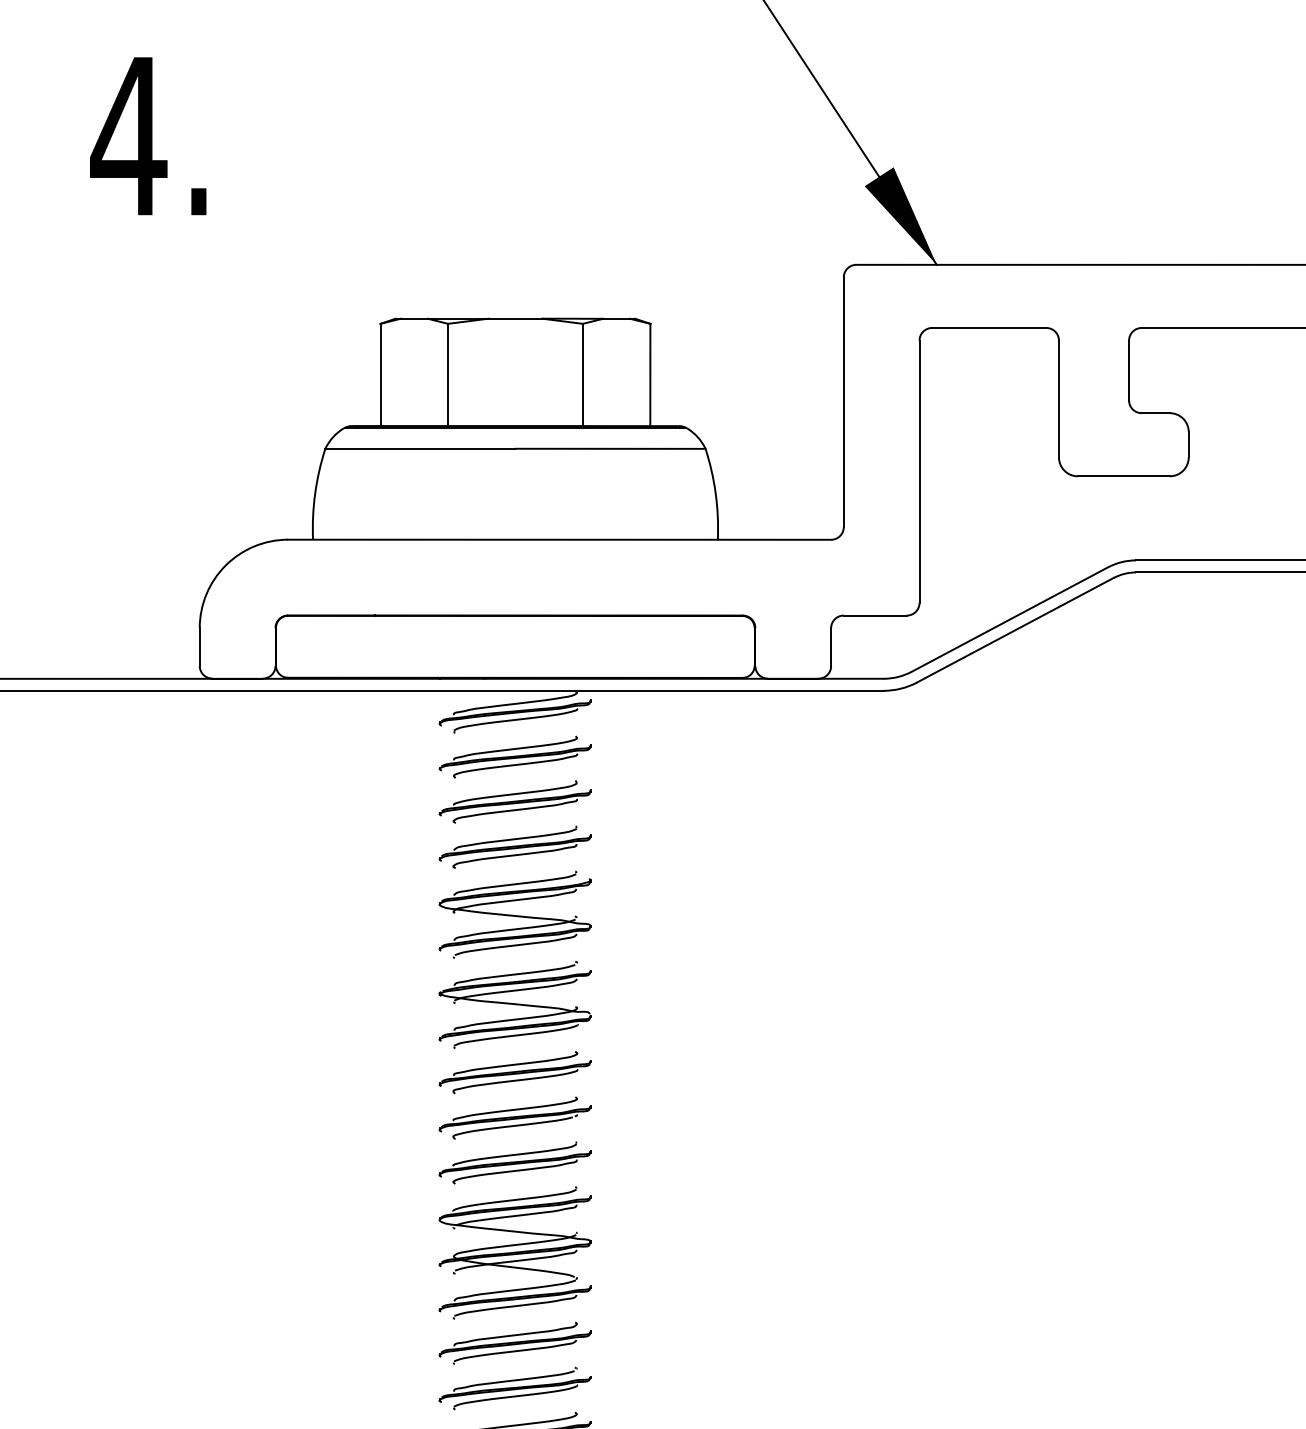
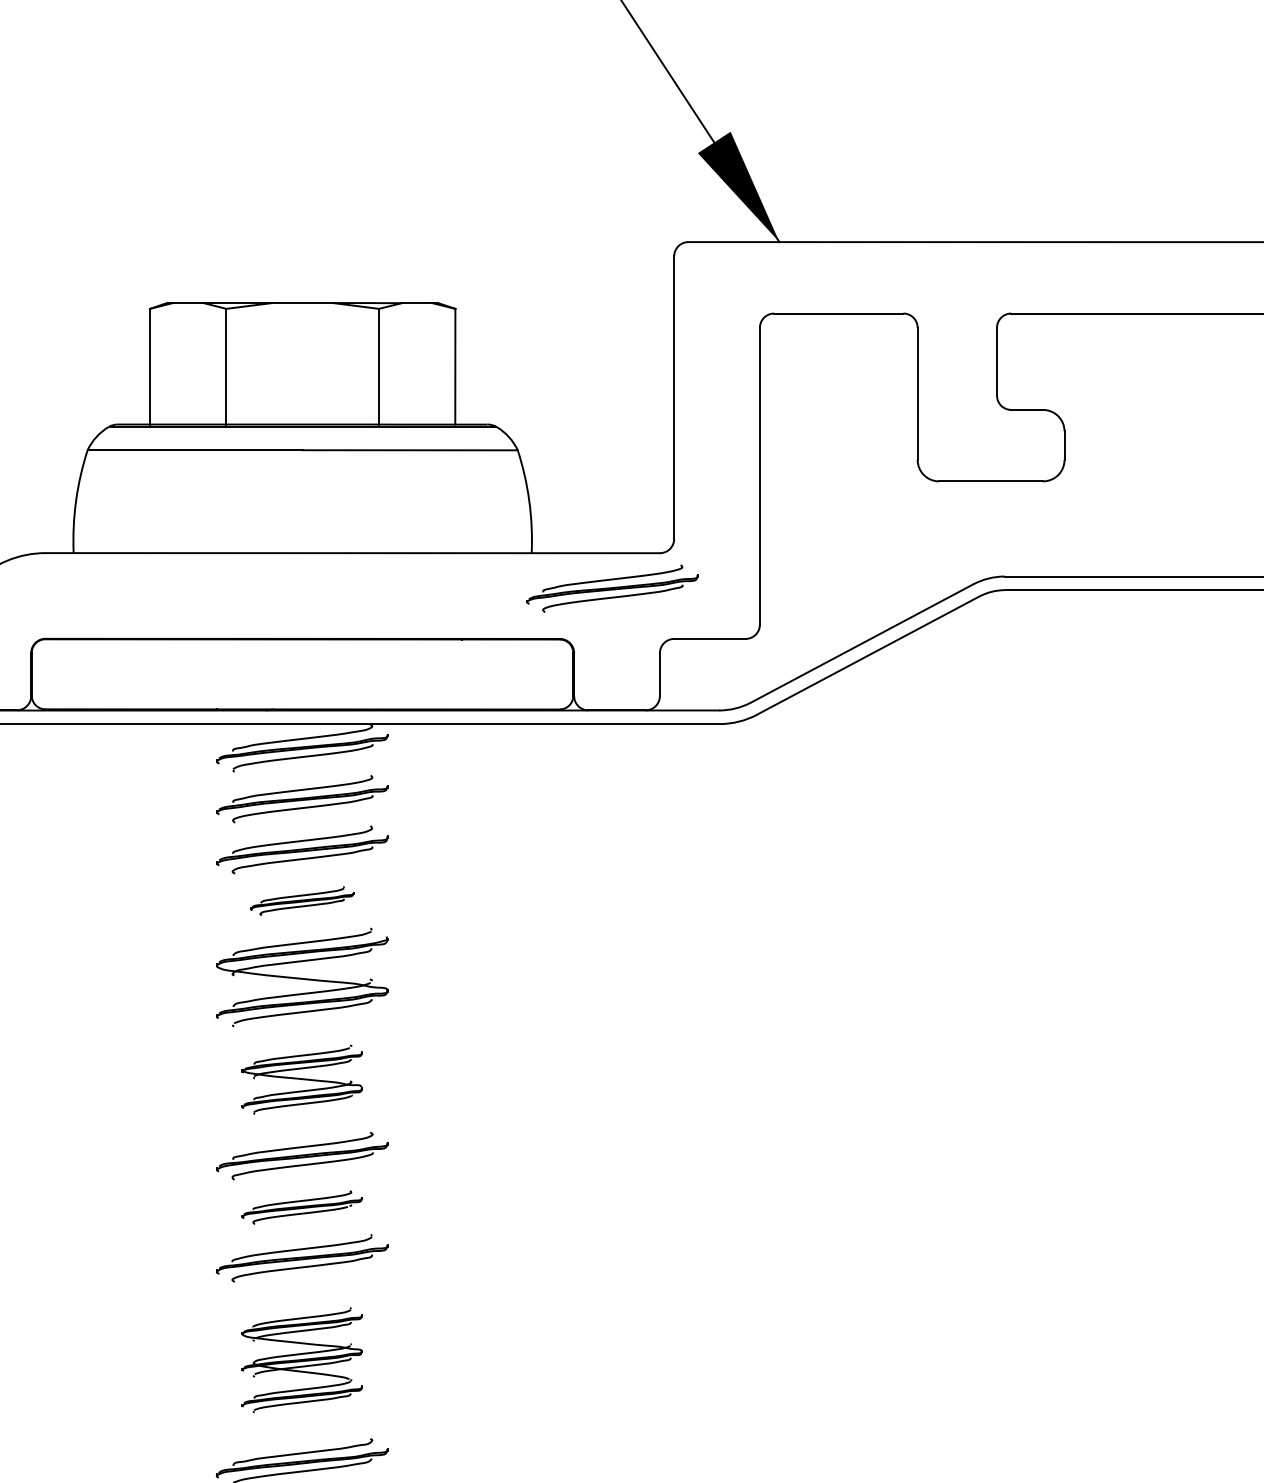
part: (788, 570) -> (611, 587), added
part: (514, 846) -> (301, 900), size x0.6
part: (514, 1005) -> (301, 1080), size x0.7
part: (514, 1117) -> (301, 1206), size x0.7
part: (514, 1252) -> (301, 1359), size x0.7

